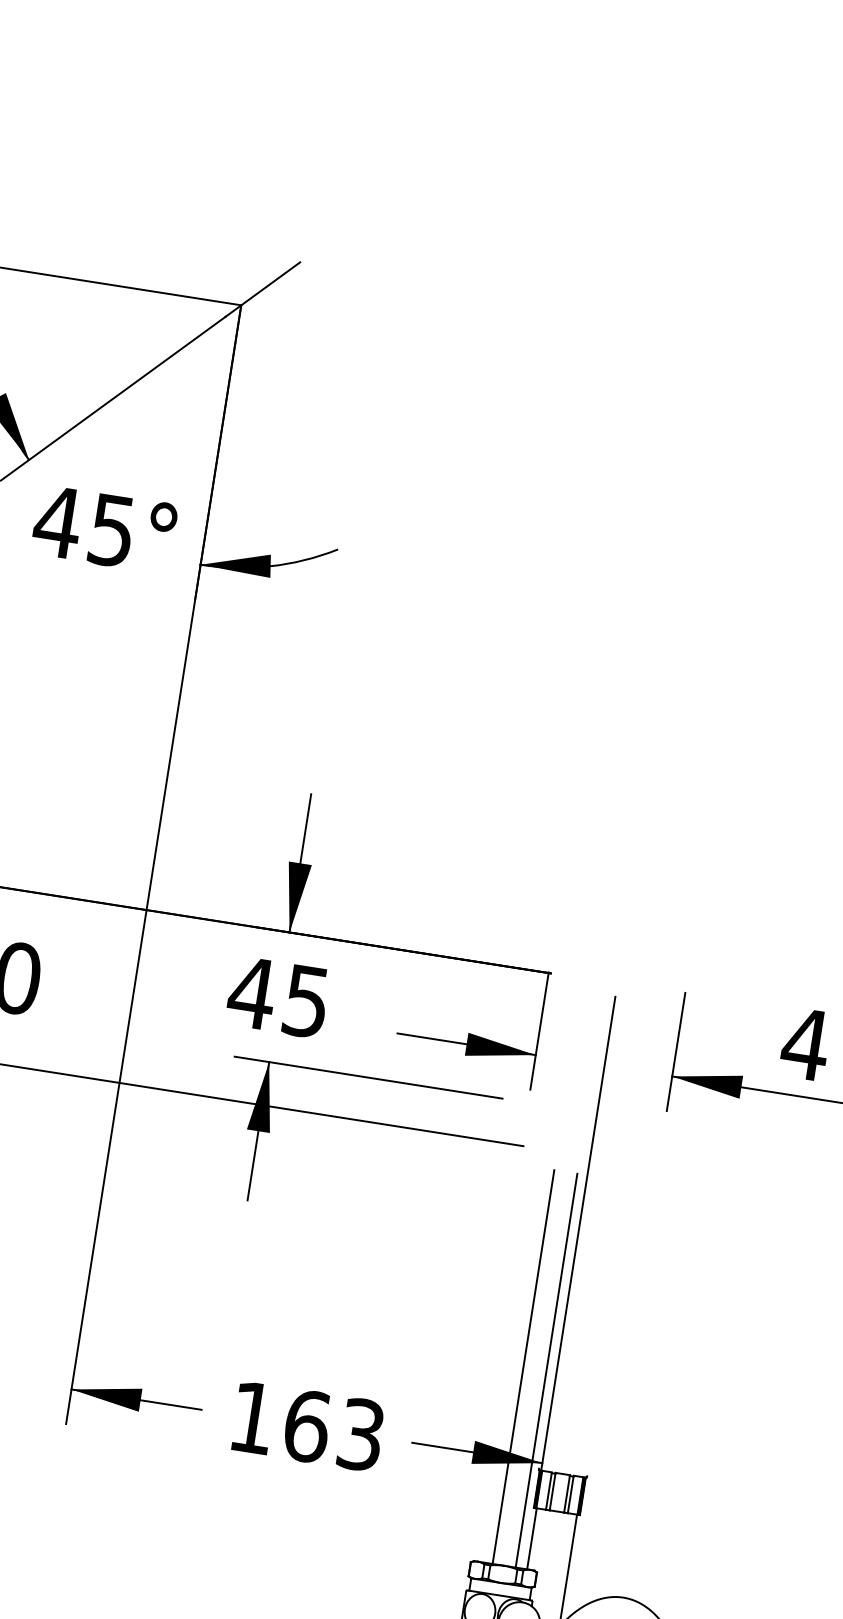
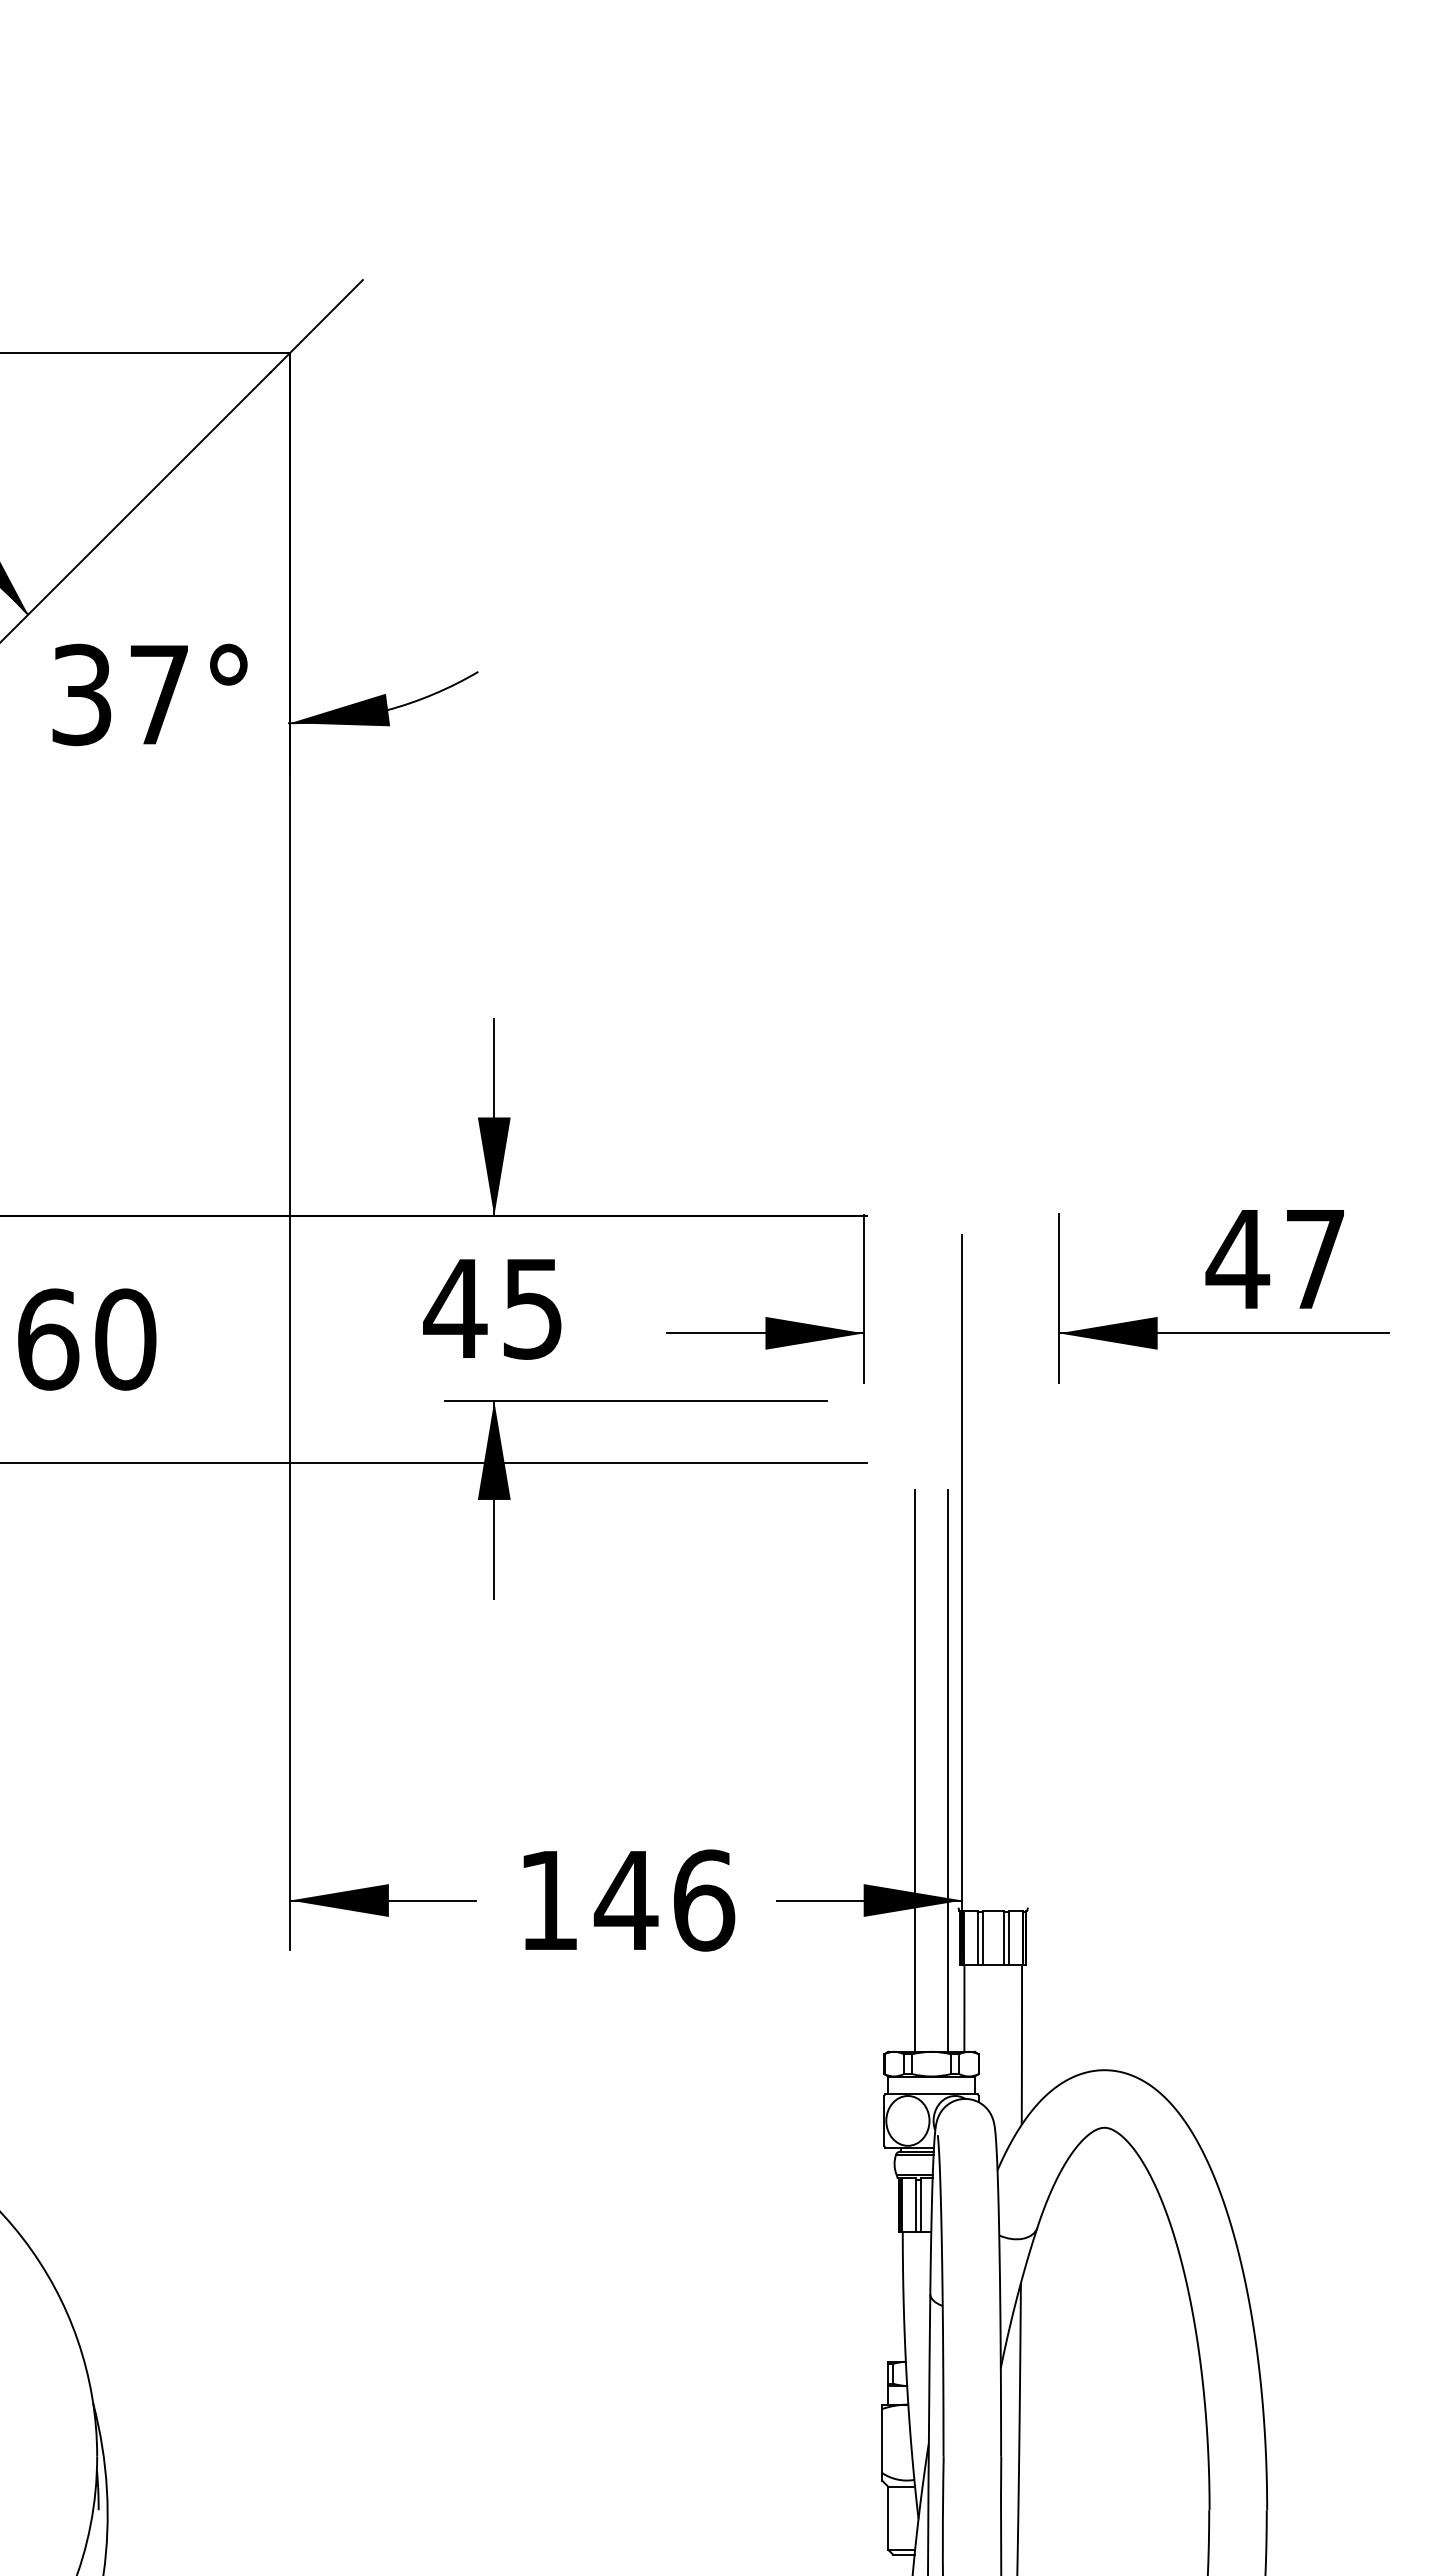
text: (83, 525) -> (118, 694), 45° -> 37°
text: (333, 1430) -> (664, 1900), 163 -> 146

